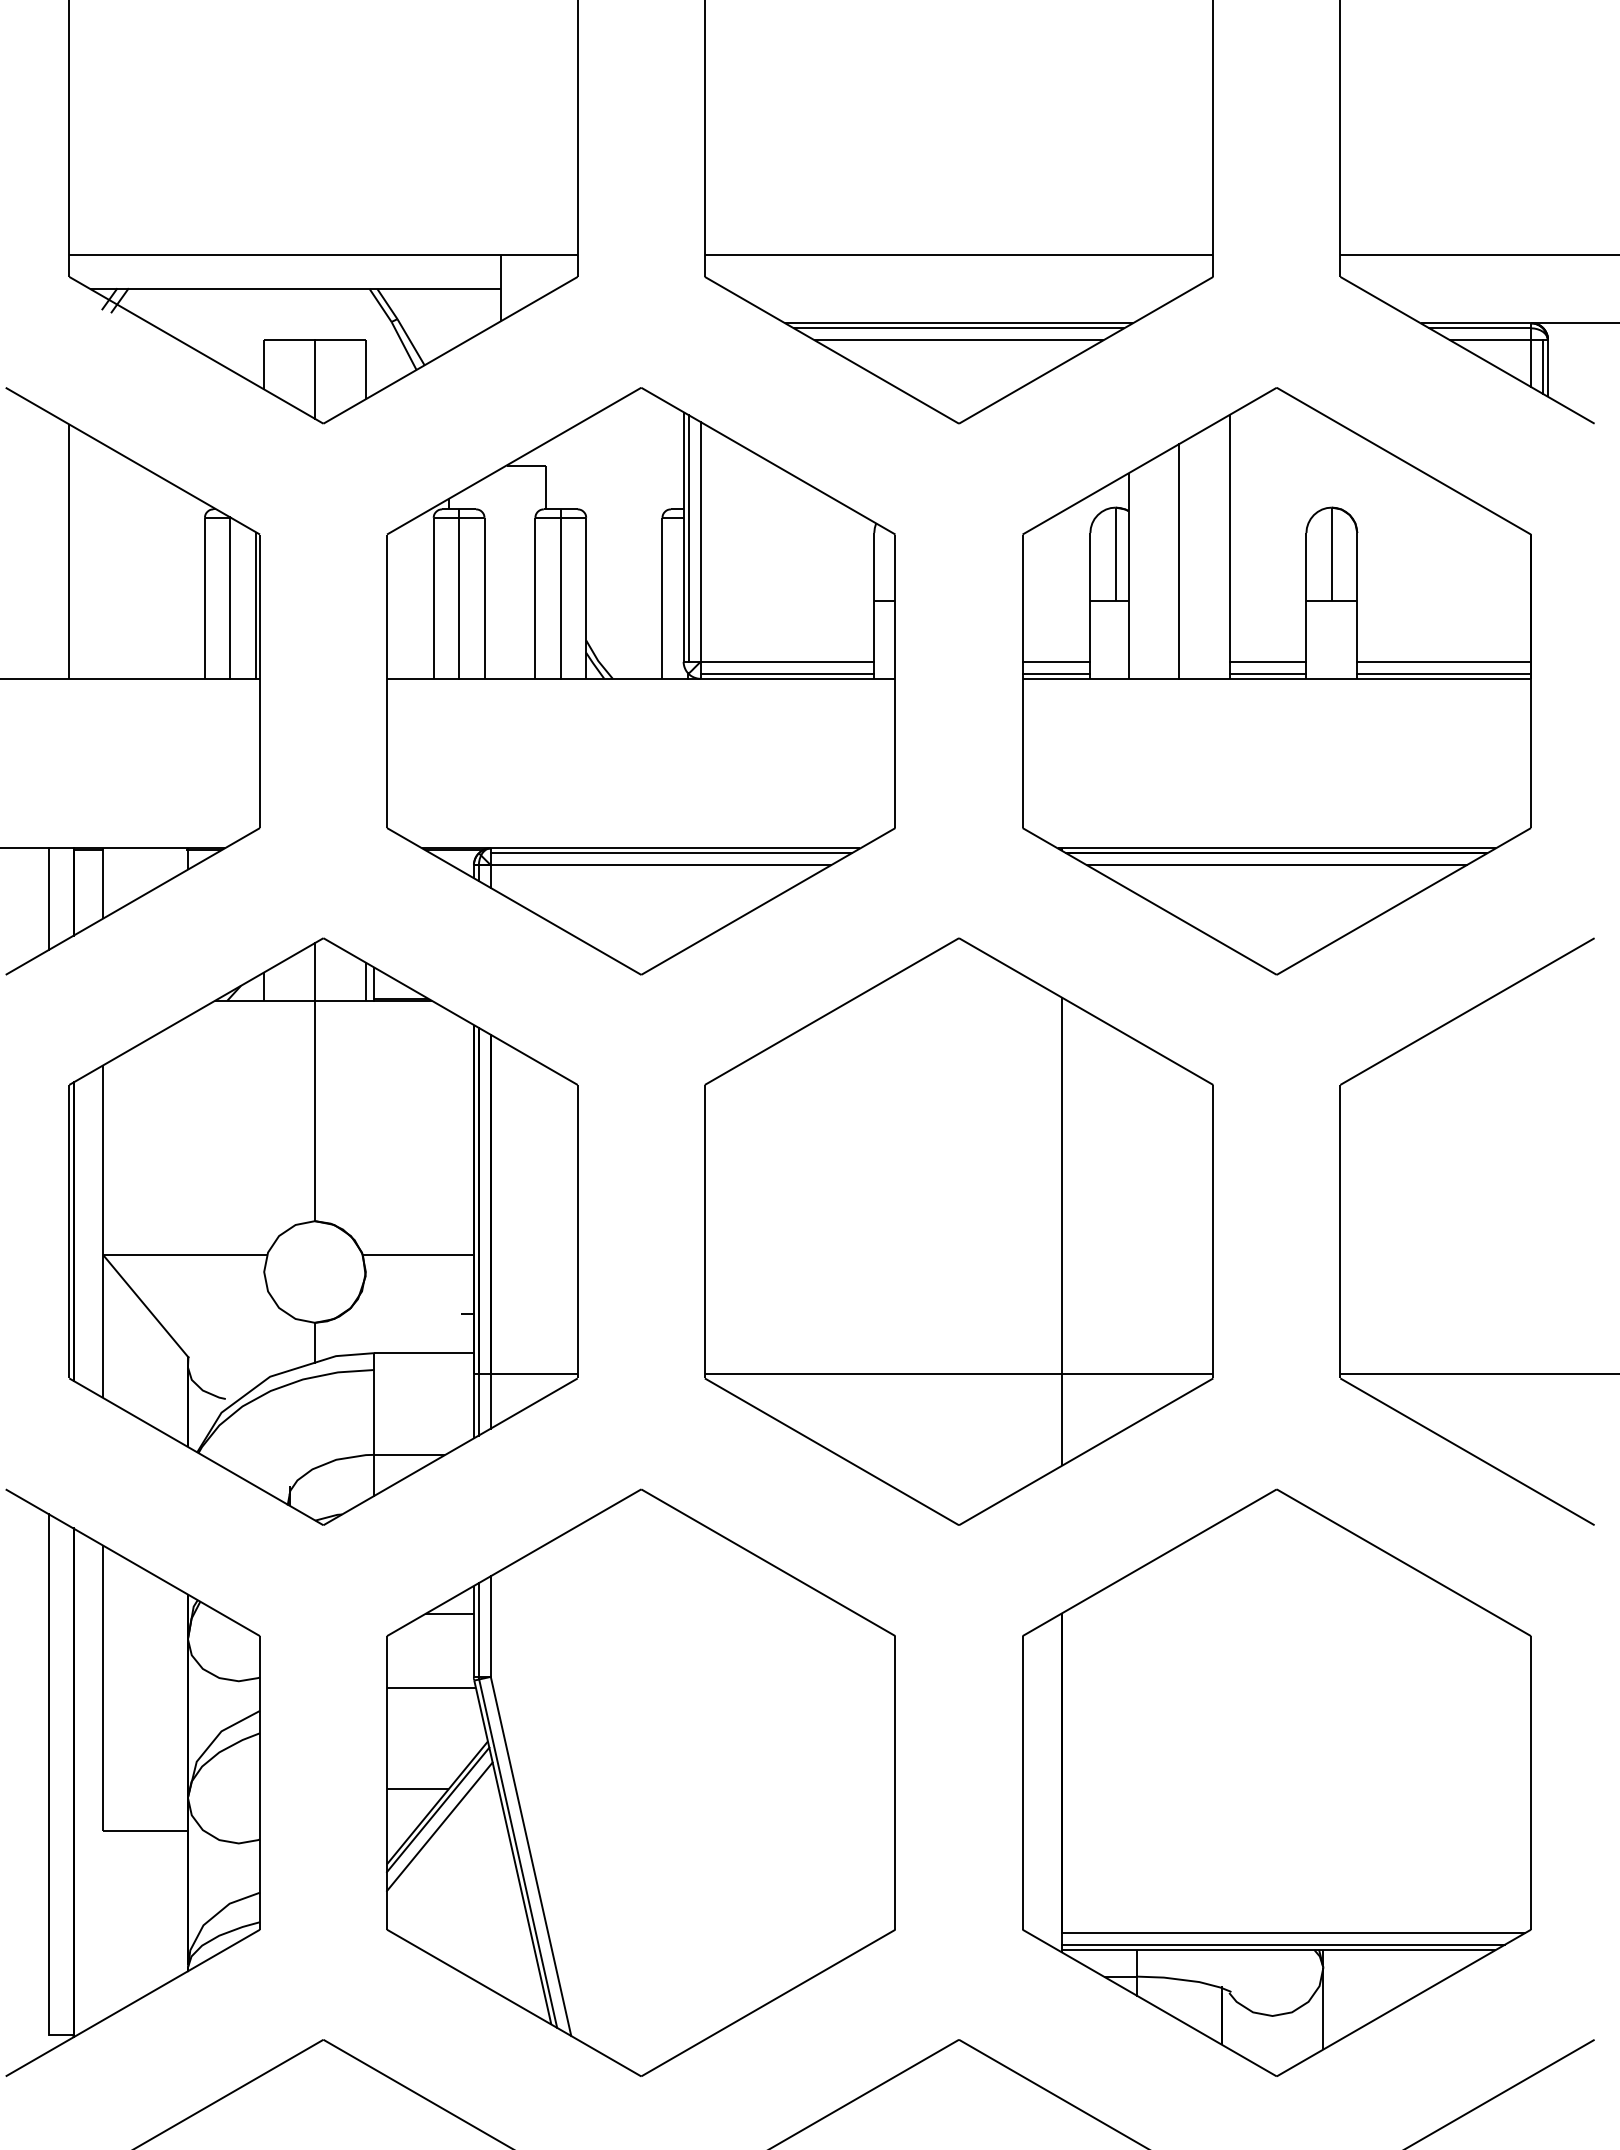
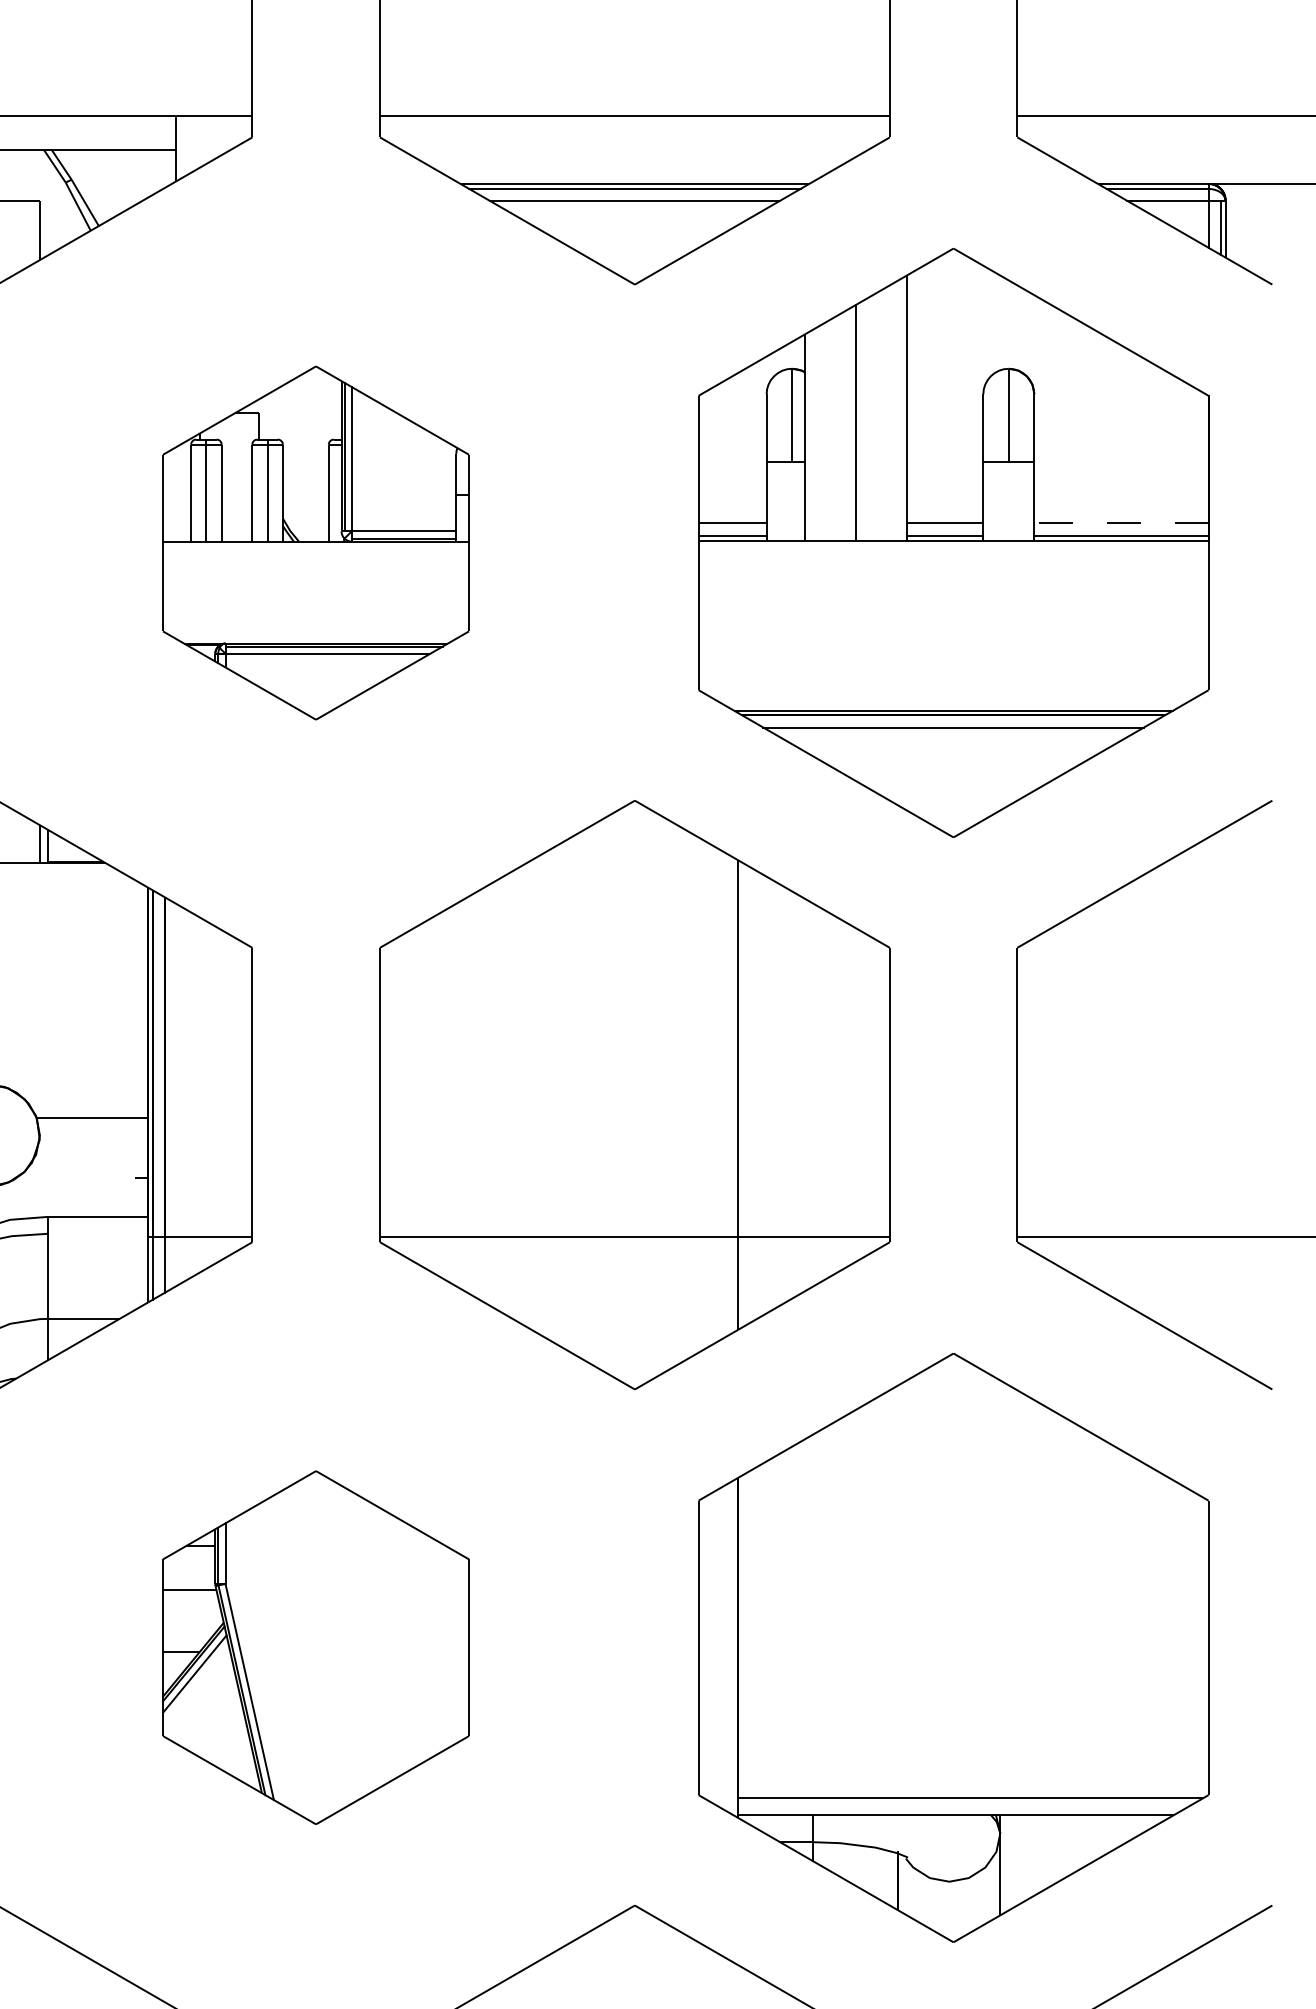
line: (1444, 661) -> (1121, 523), solid -> dashed
part: (640, 681) -> (315, 543), size x0.6
part: (640, 1782) -> (315, 1647), size x0.6
line: (1283, 1944) -> (960, 1809), removed

